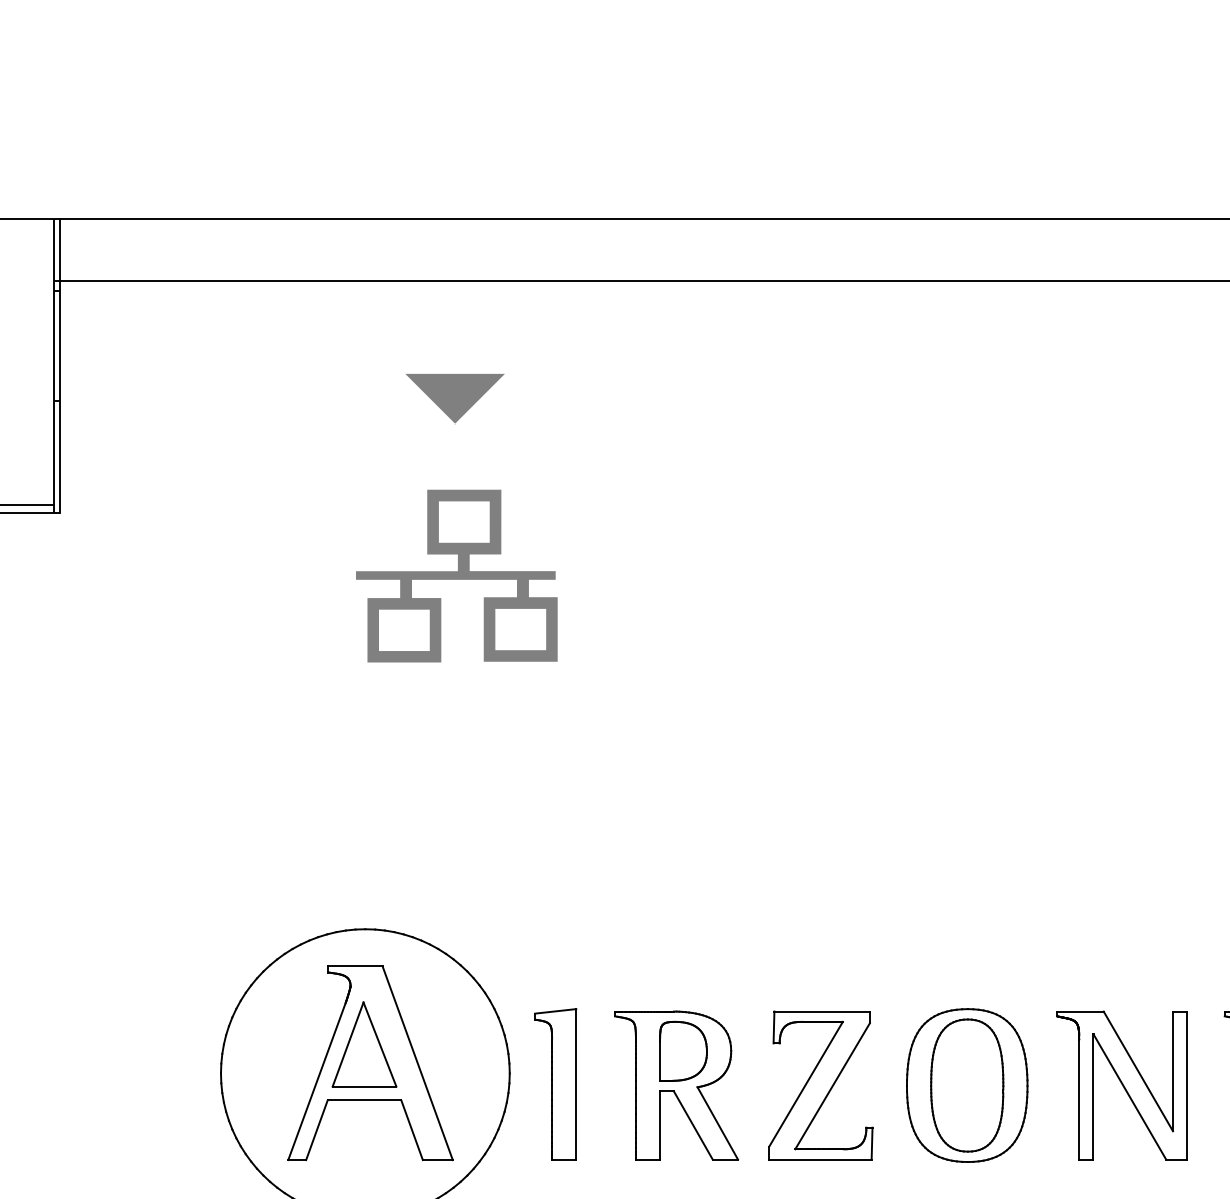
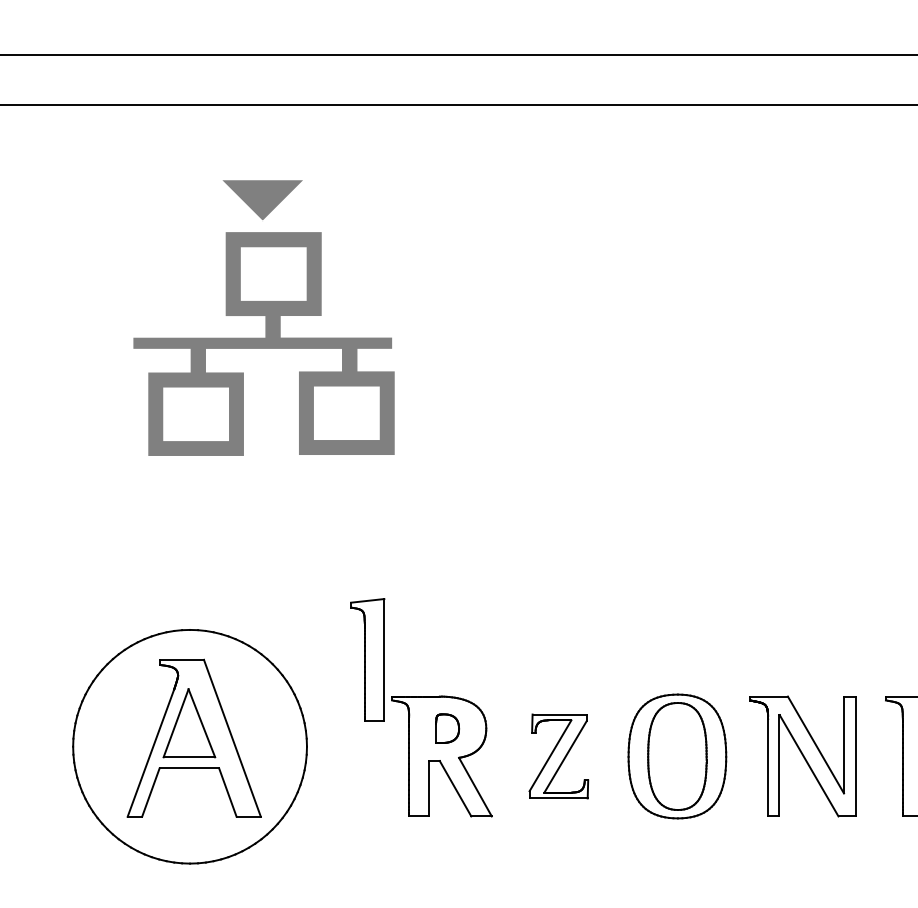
part: (456, 575) -> (263, 343), size x1.6
part: (683, 1050) -> (447, 728), size x0.6
part: (555, 1084) -> (367, 660), moved
part: (820, 1085) -> (558, 756), size x0.7

